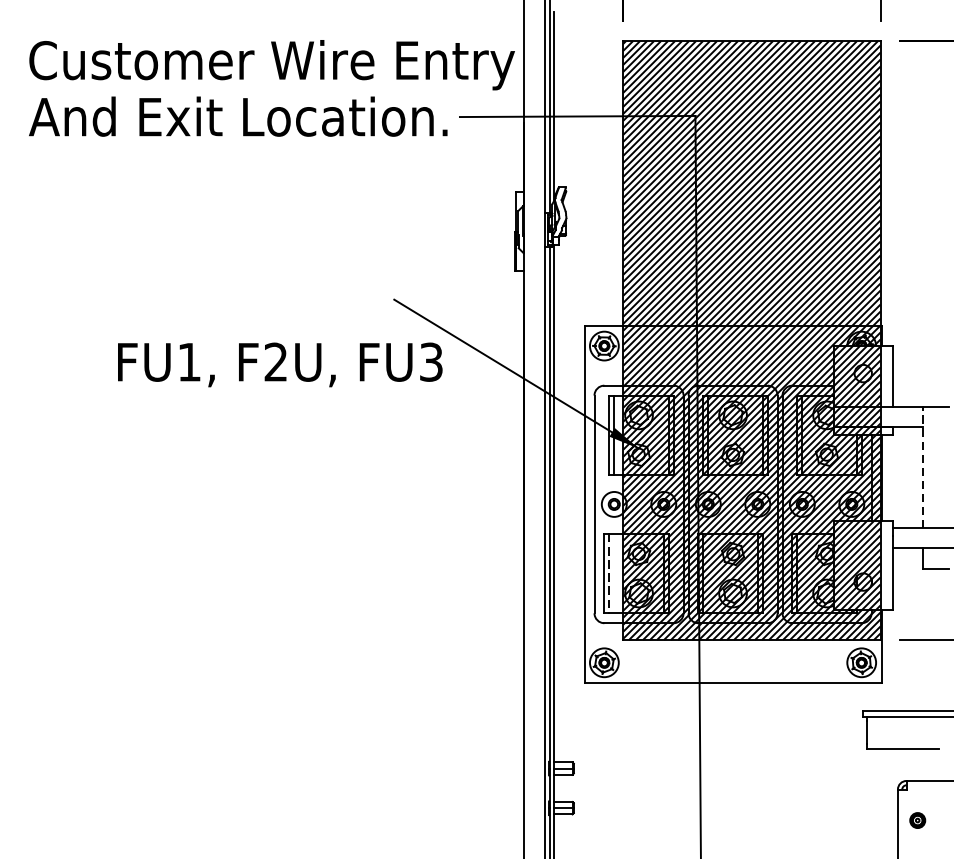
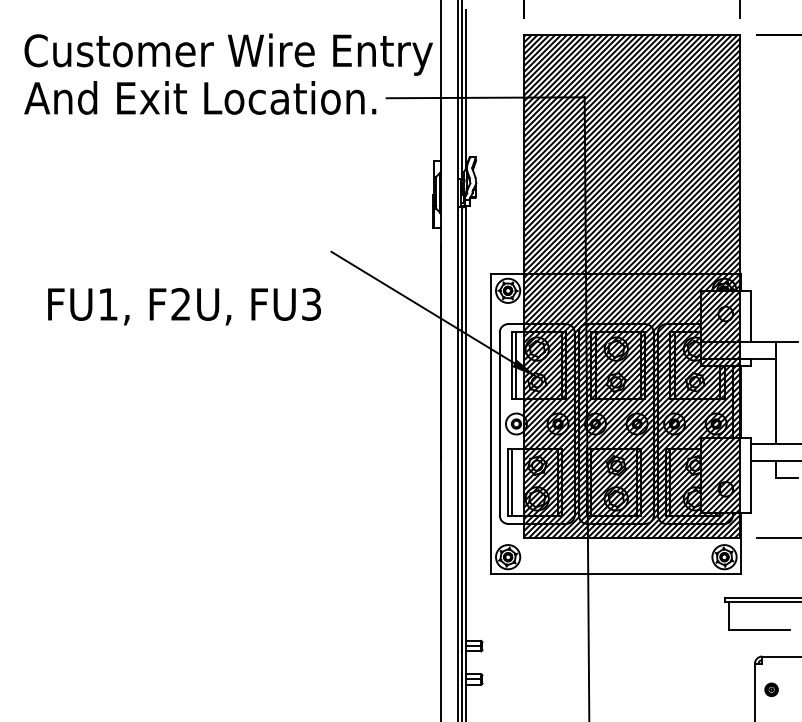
text: (280, 364) -> (184, 306), moved
line: (922, 468) -> (775, 393), dashed -> solid
line: (609, 573) -> (512, 482), dashed -> solid

